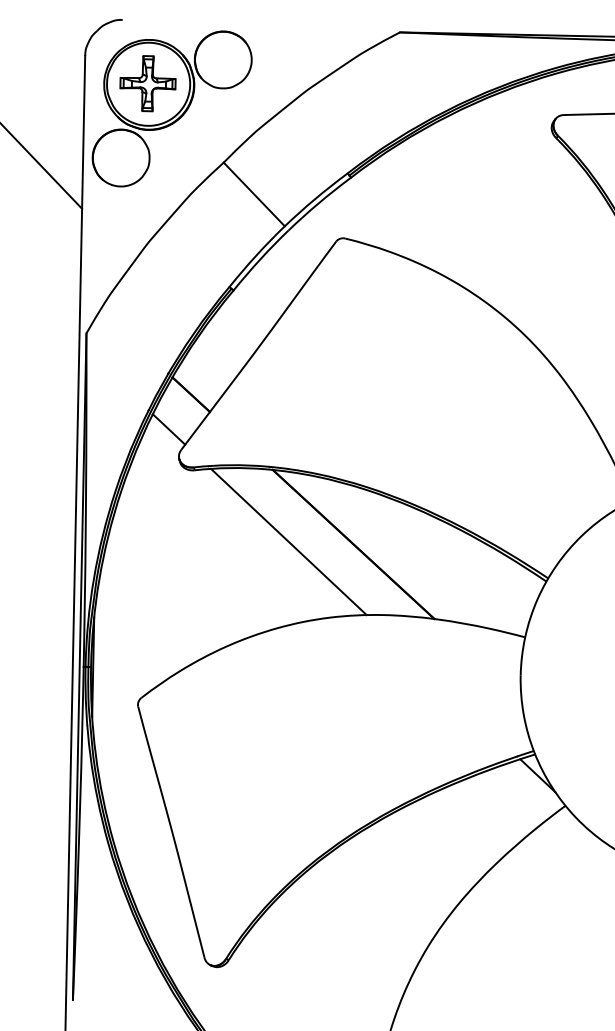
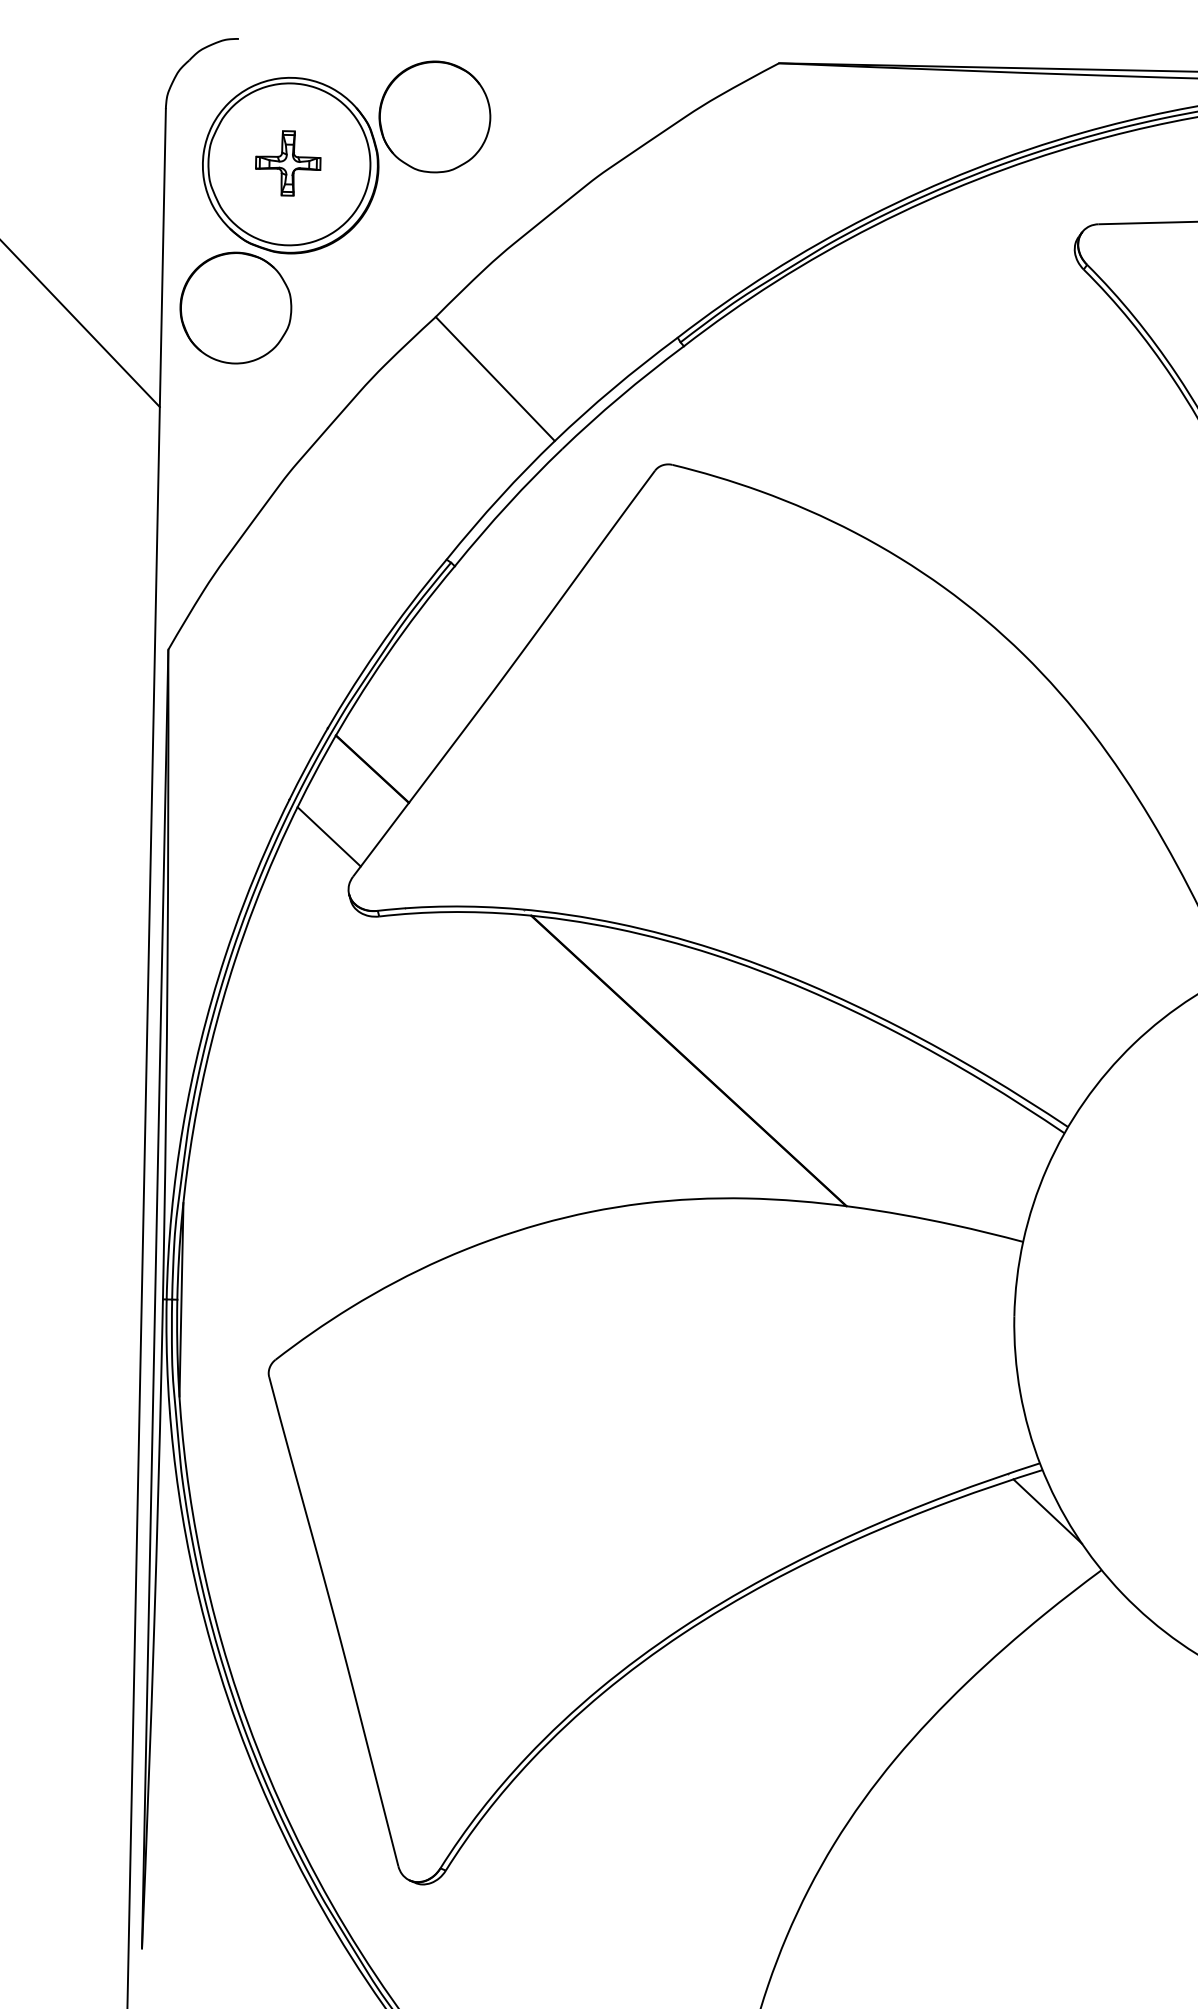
part: (147, 83) -> (287, 162), size x0.6
line: (288, 541) -> (561, 1055), removed

